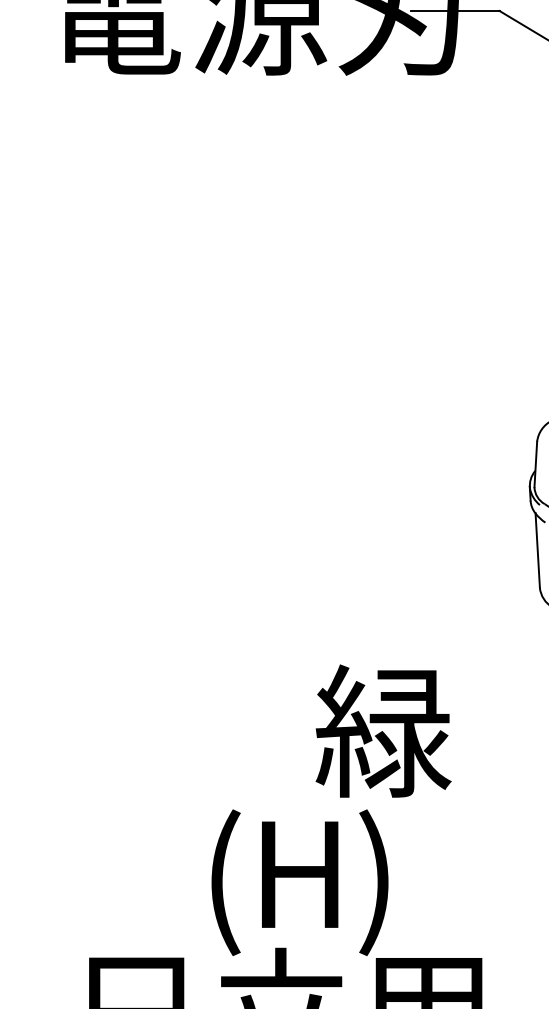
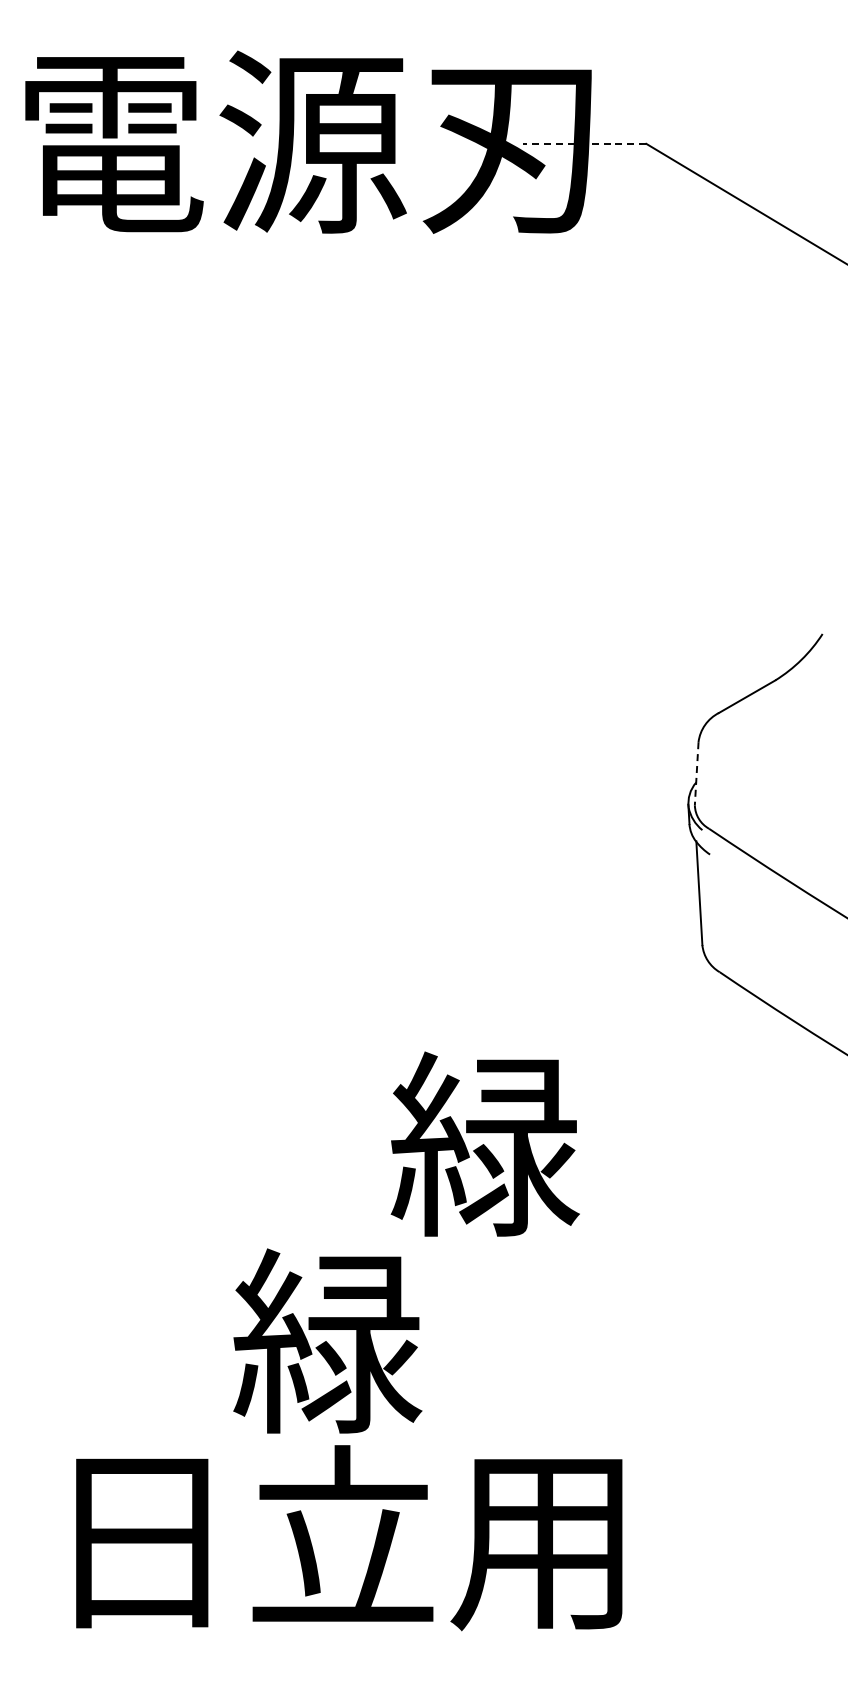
line: (455, 10) -> (584, 143), solid -> dashed
line: (535, 464) -> (696, 773), solid -> dashed
text: (295, 881) -> (362, 1352), (H) -> 緑

